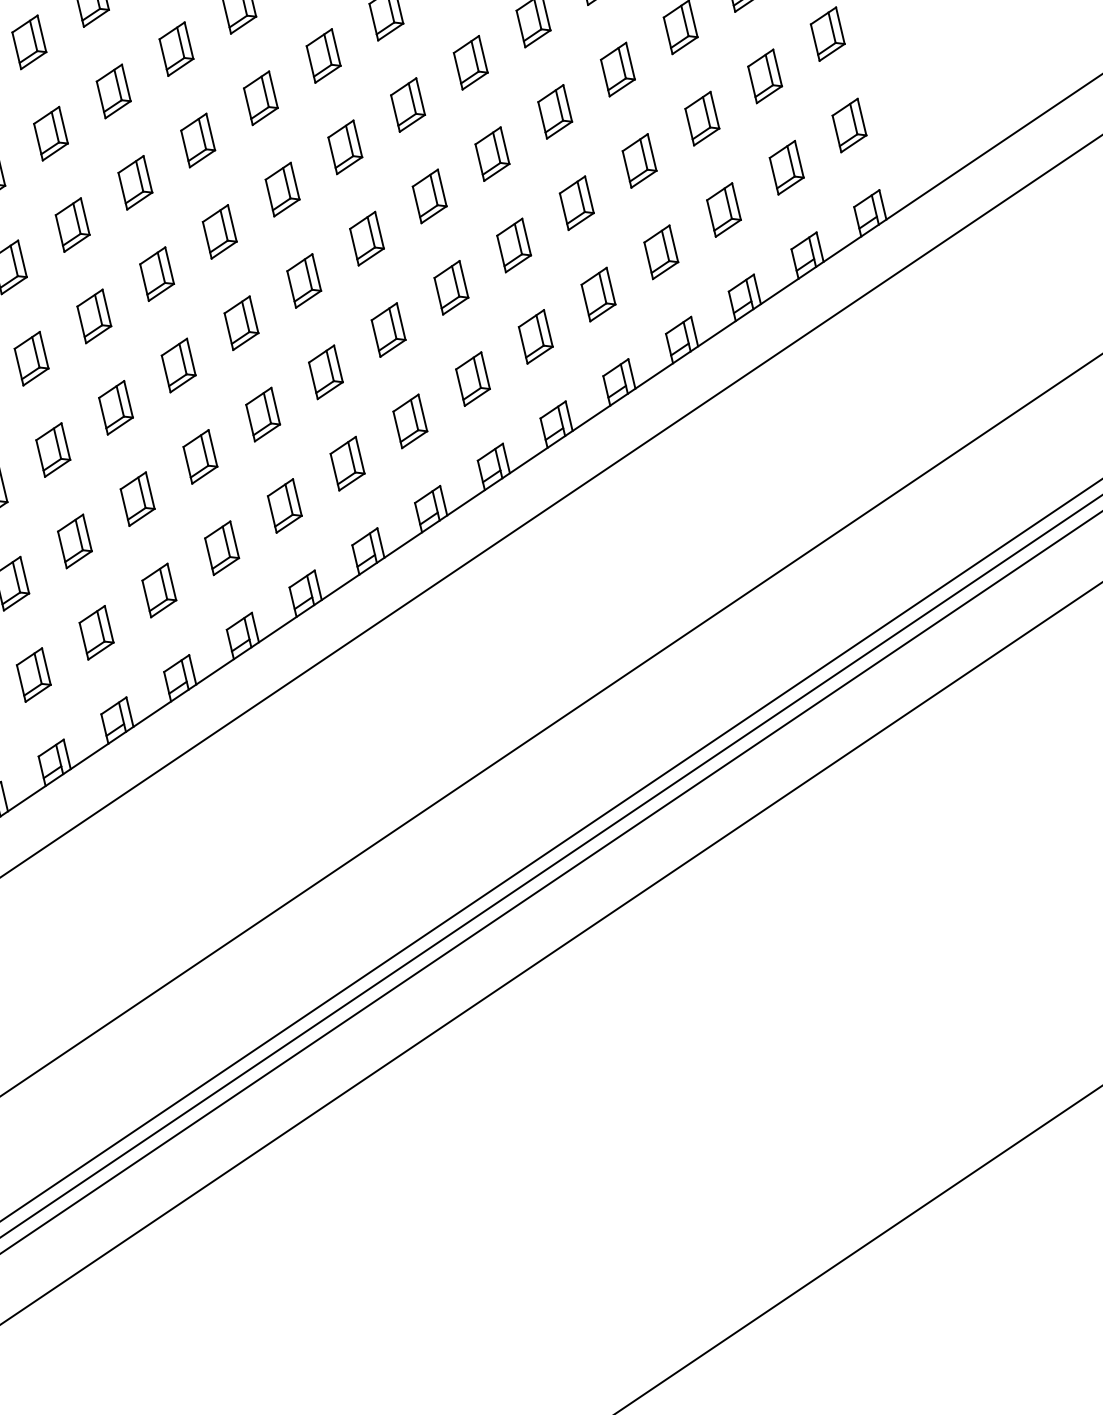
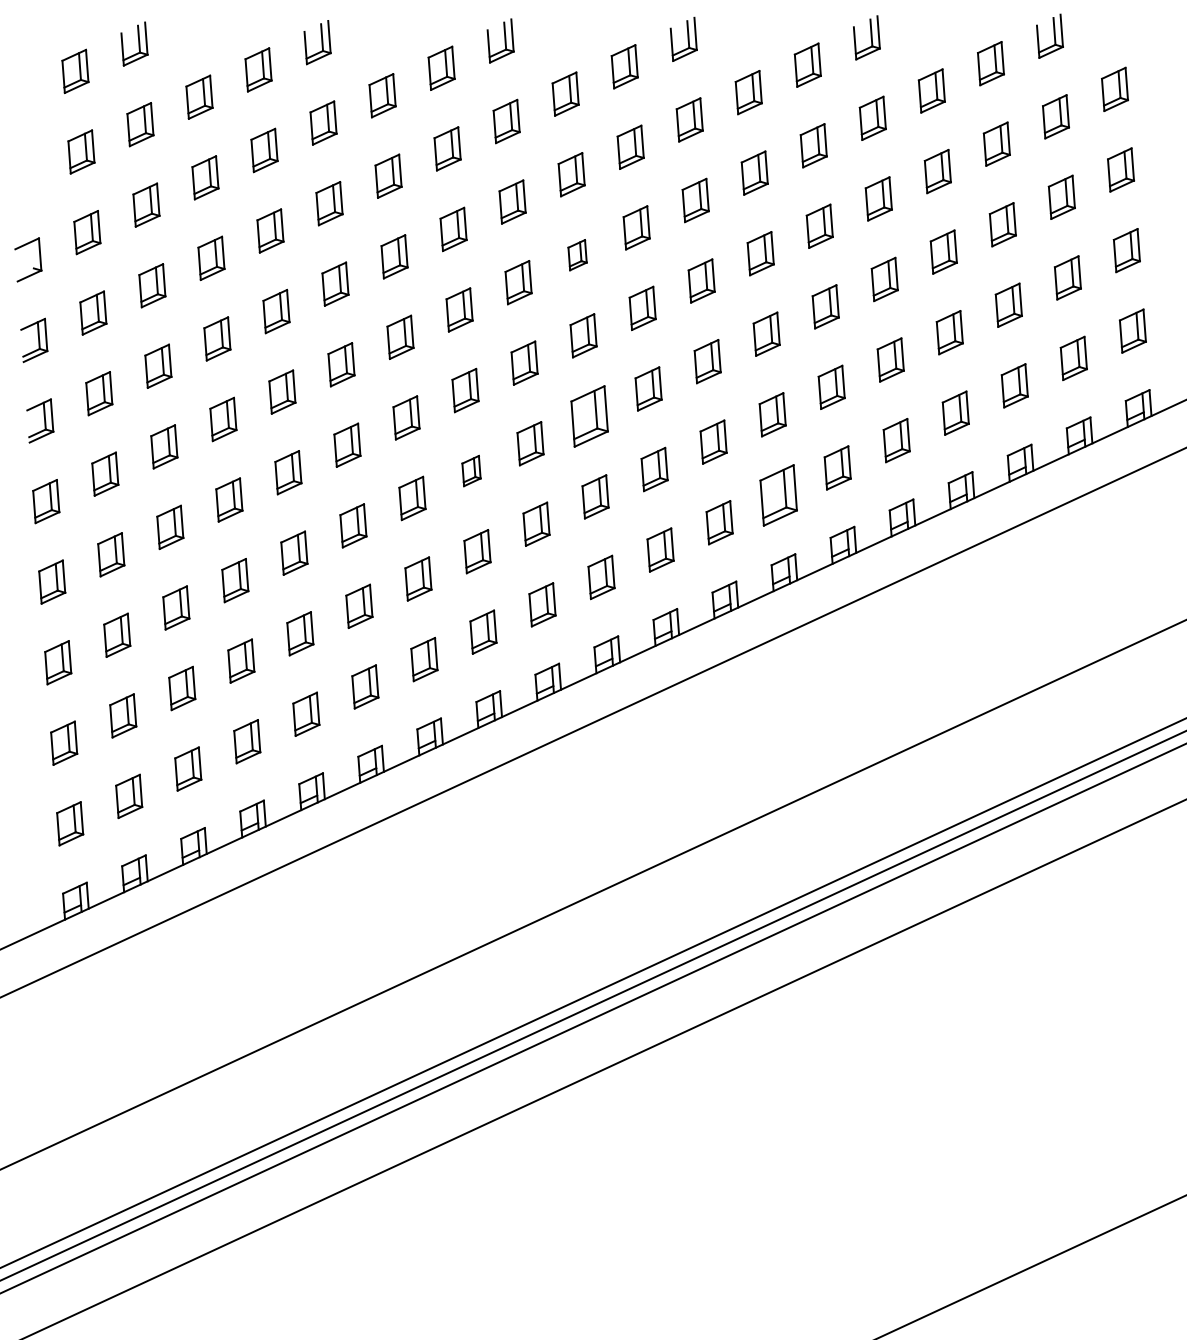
part: (197, 139) -> (577, 254), size x0.7
part: (241, 322) -> (589, 415), size x1.4
part: (472, 378) -> (778, 494), size x1.4
part: (115, 407) -> (471, 470), size x0.7

